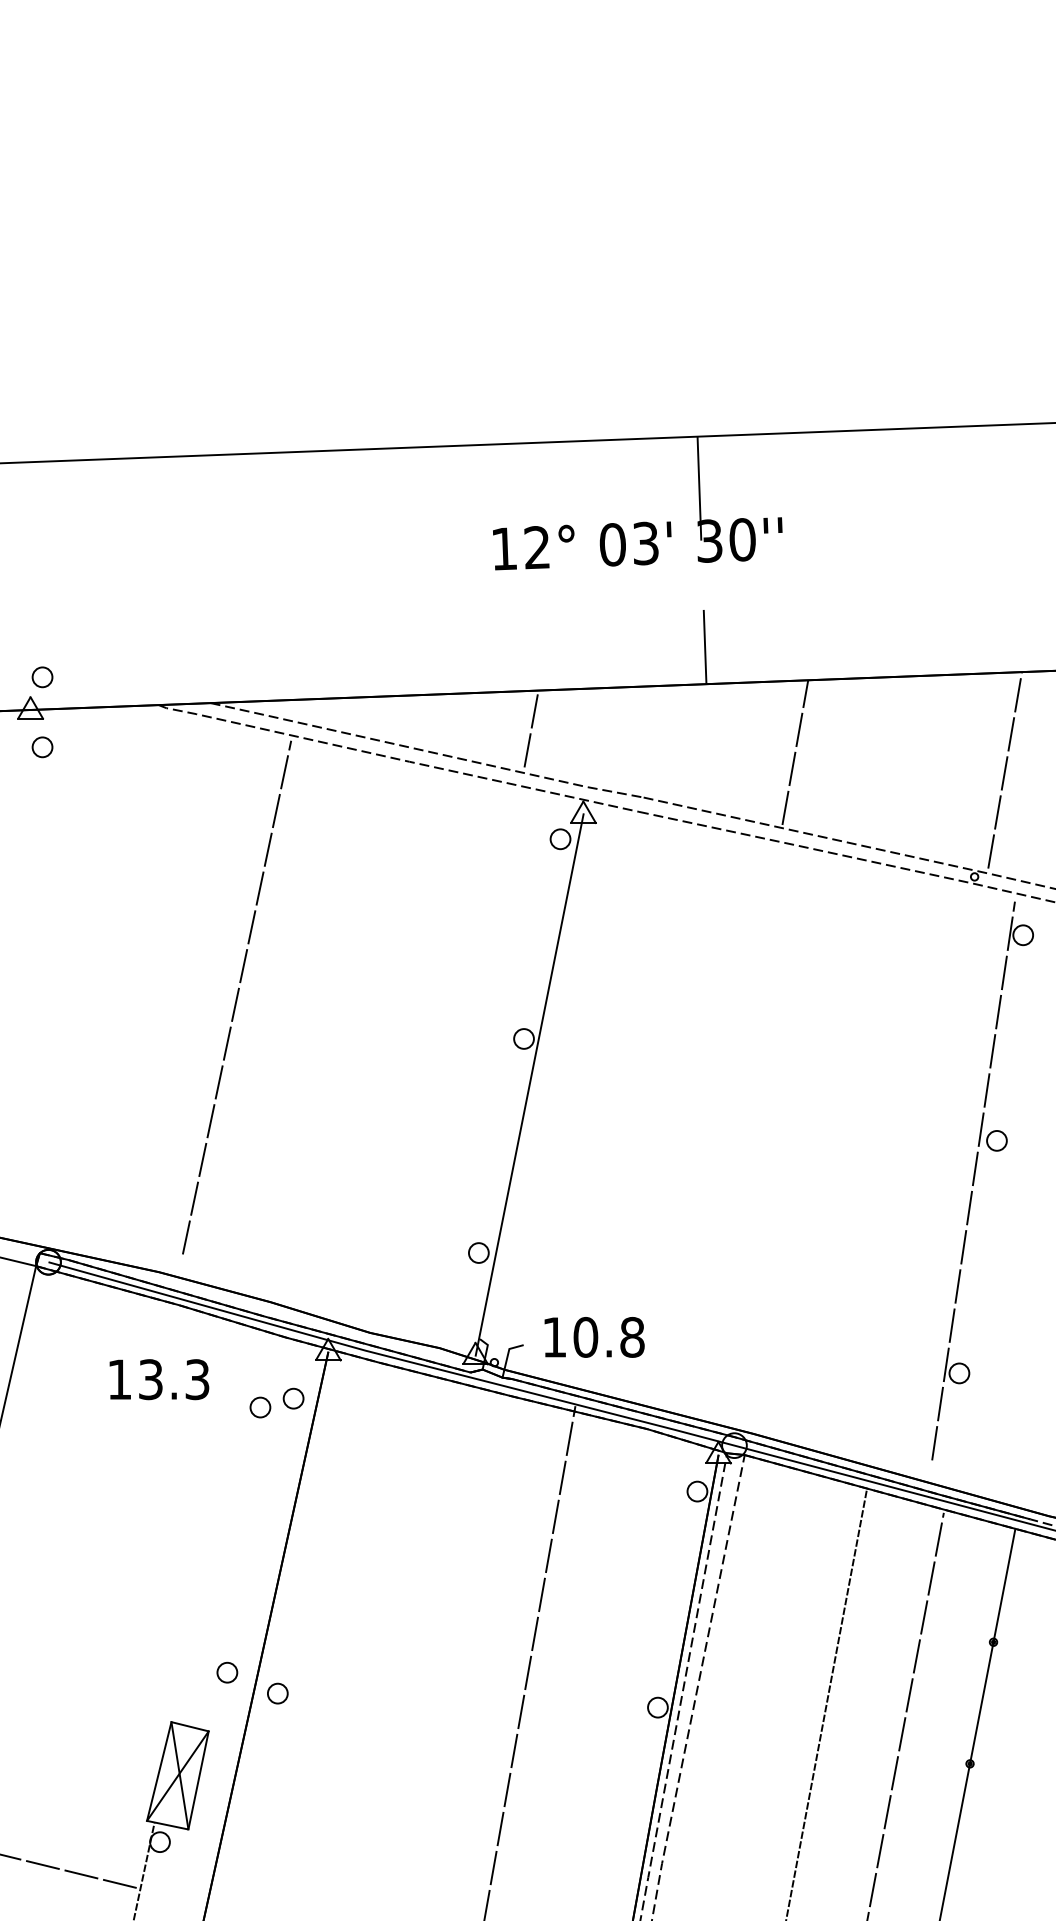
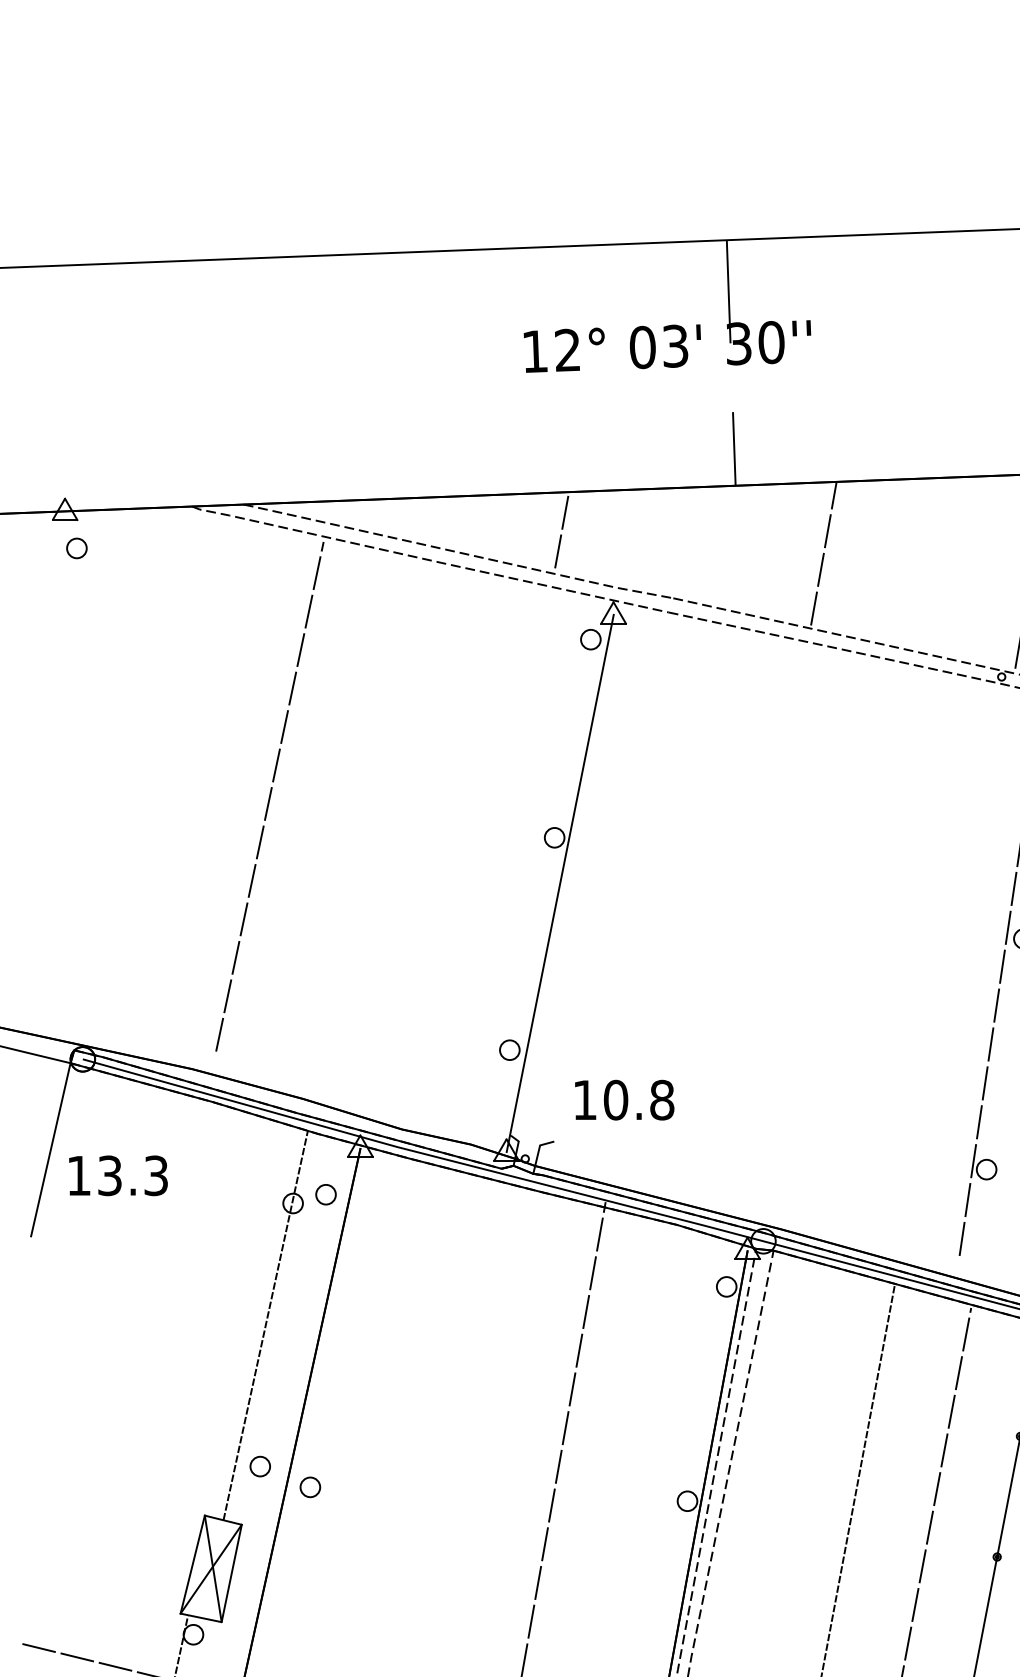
part: (42, 677) -> (76, 479), removed
text: (594, 1337) -> (624, 1100), moved
text: (159, 1379) -> (118, 1175), moved
line: (232, 1530) -> (265, 1325), added

